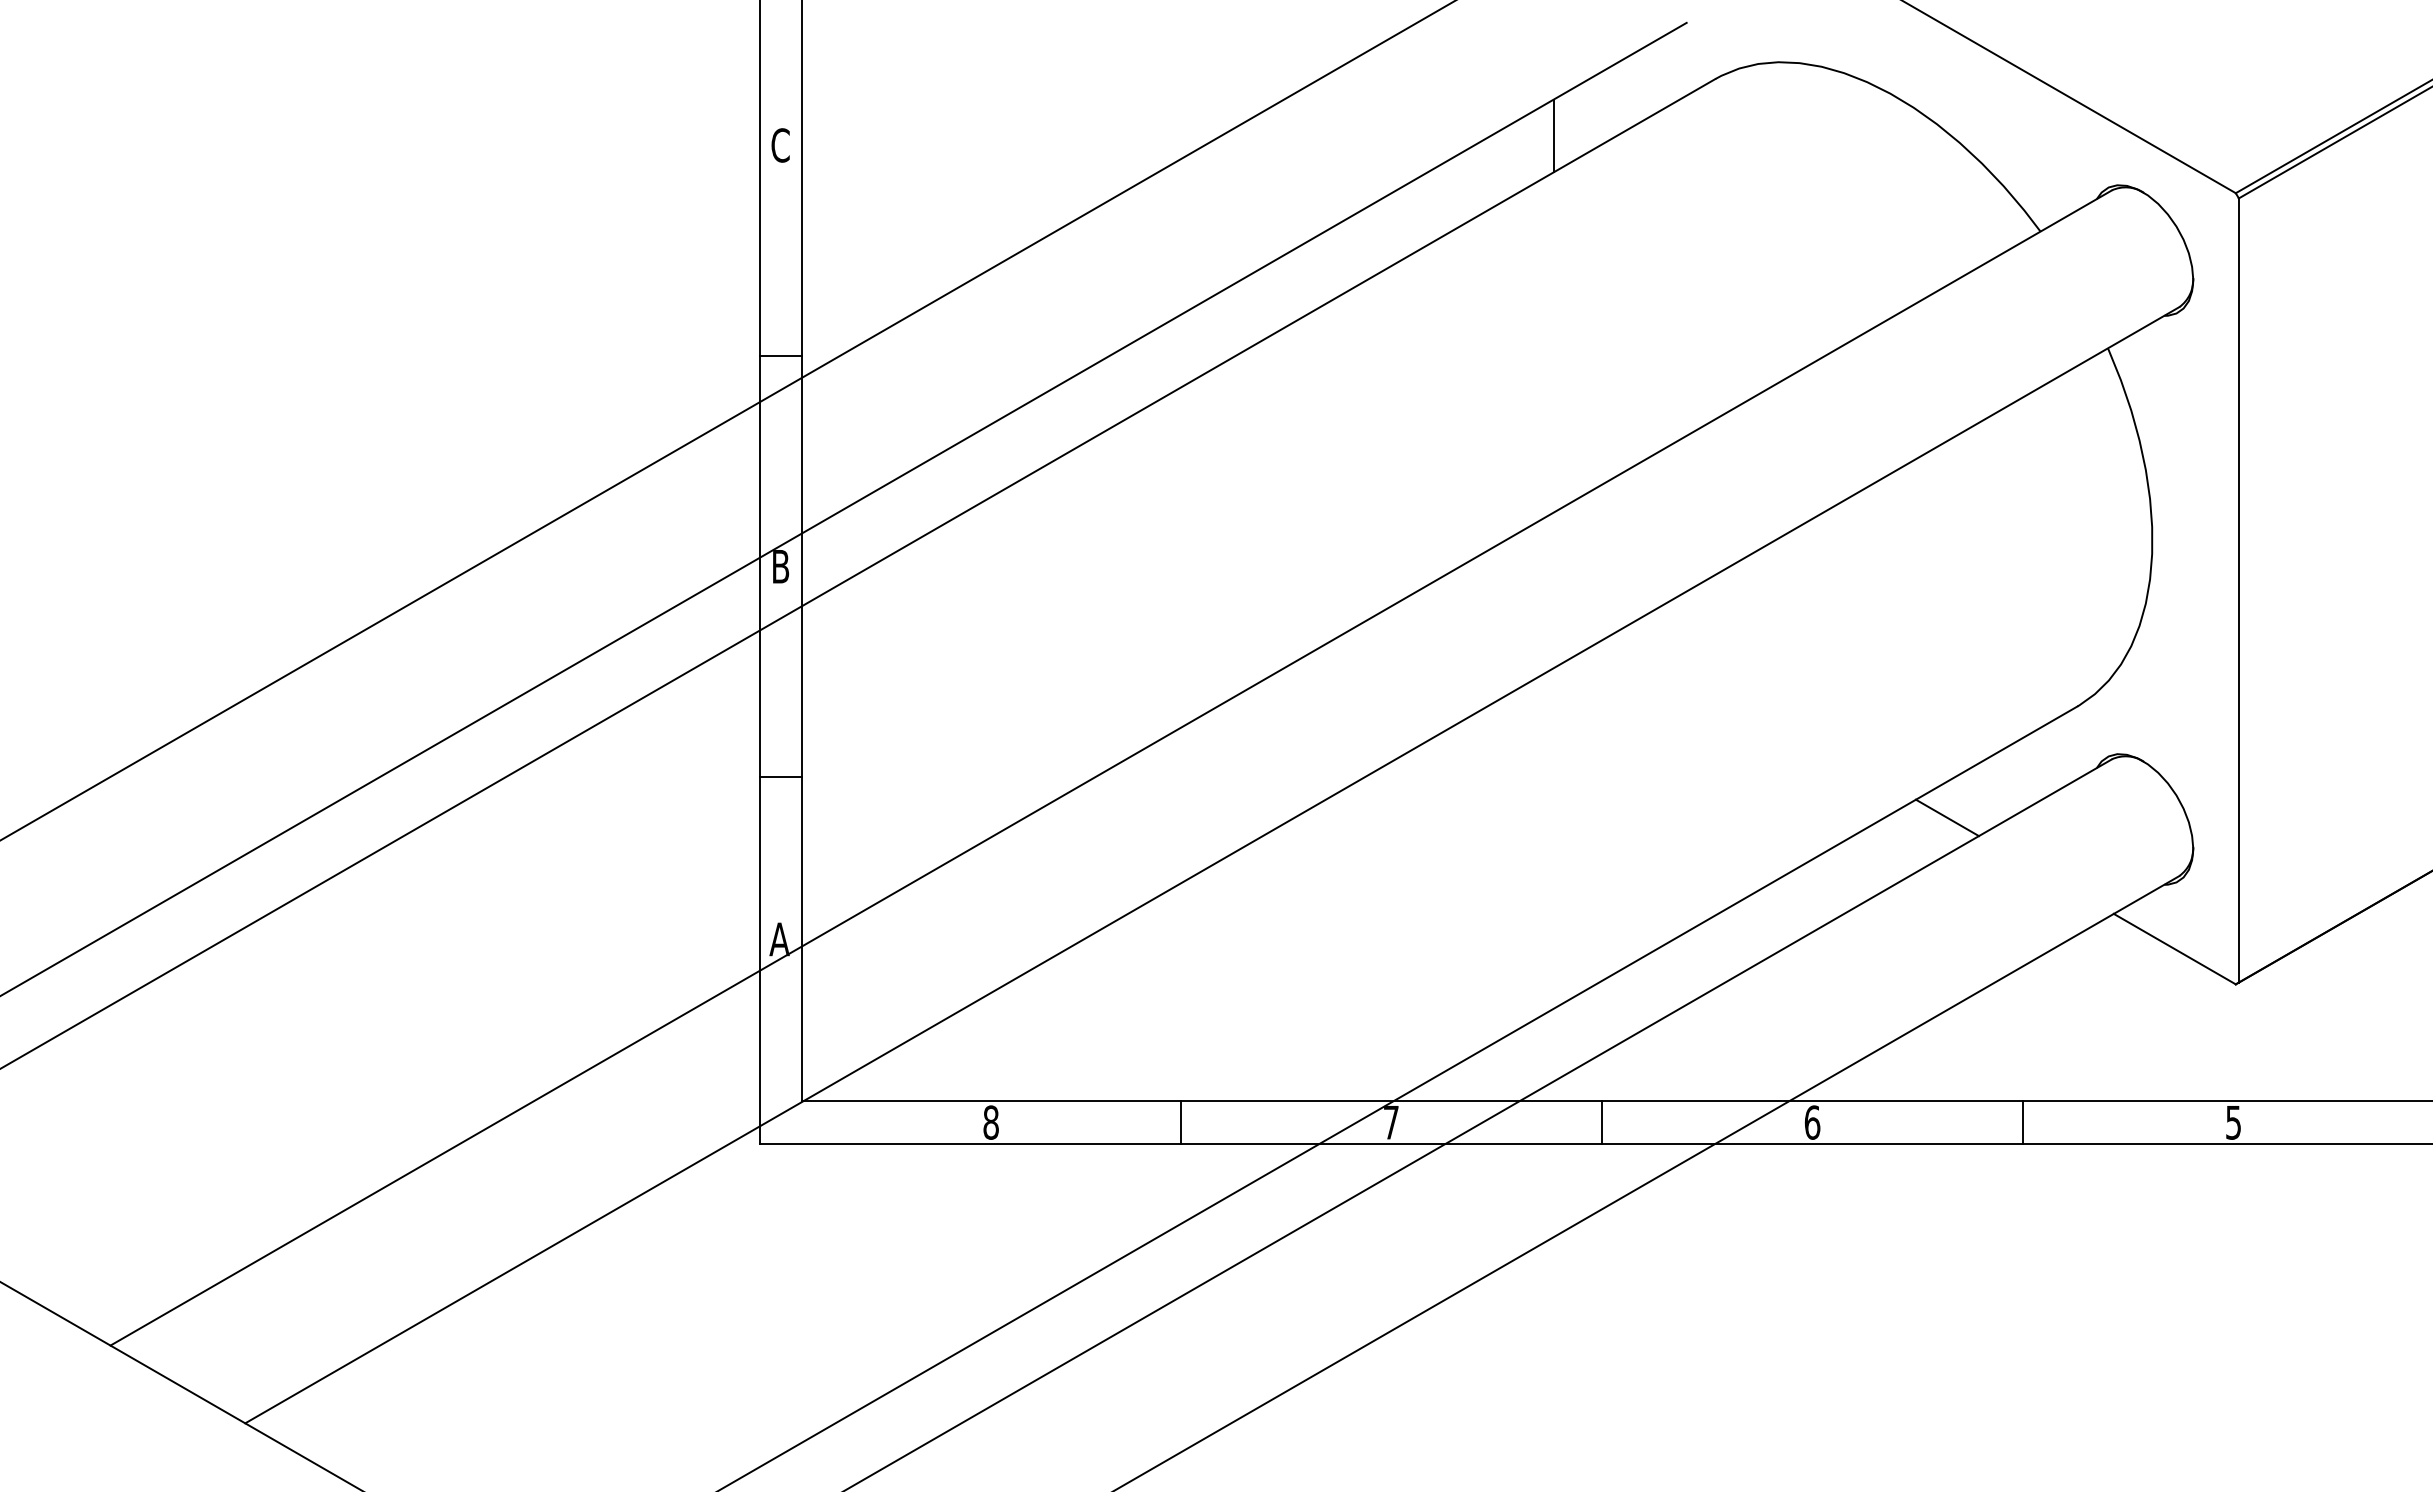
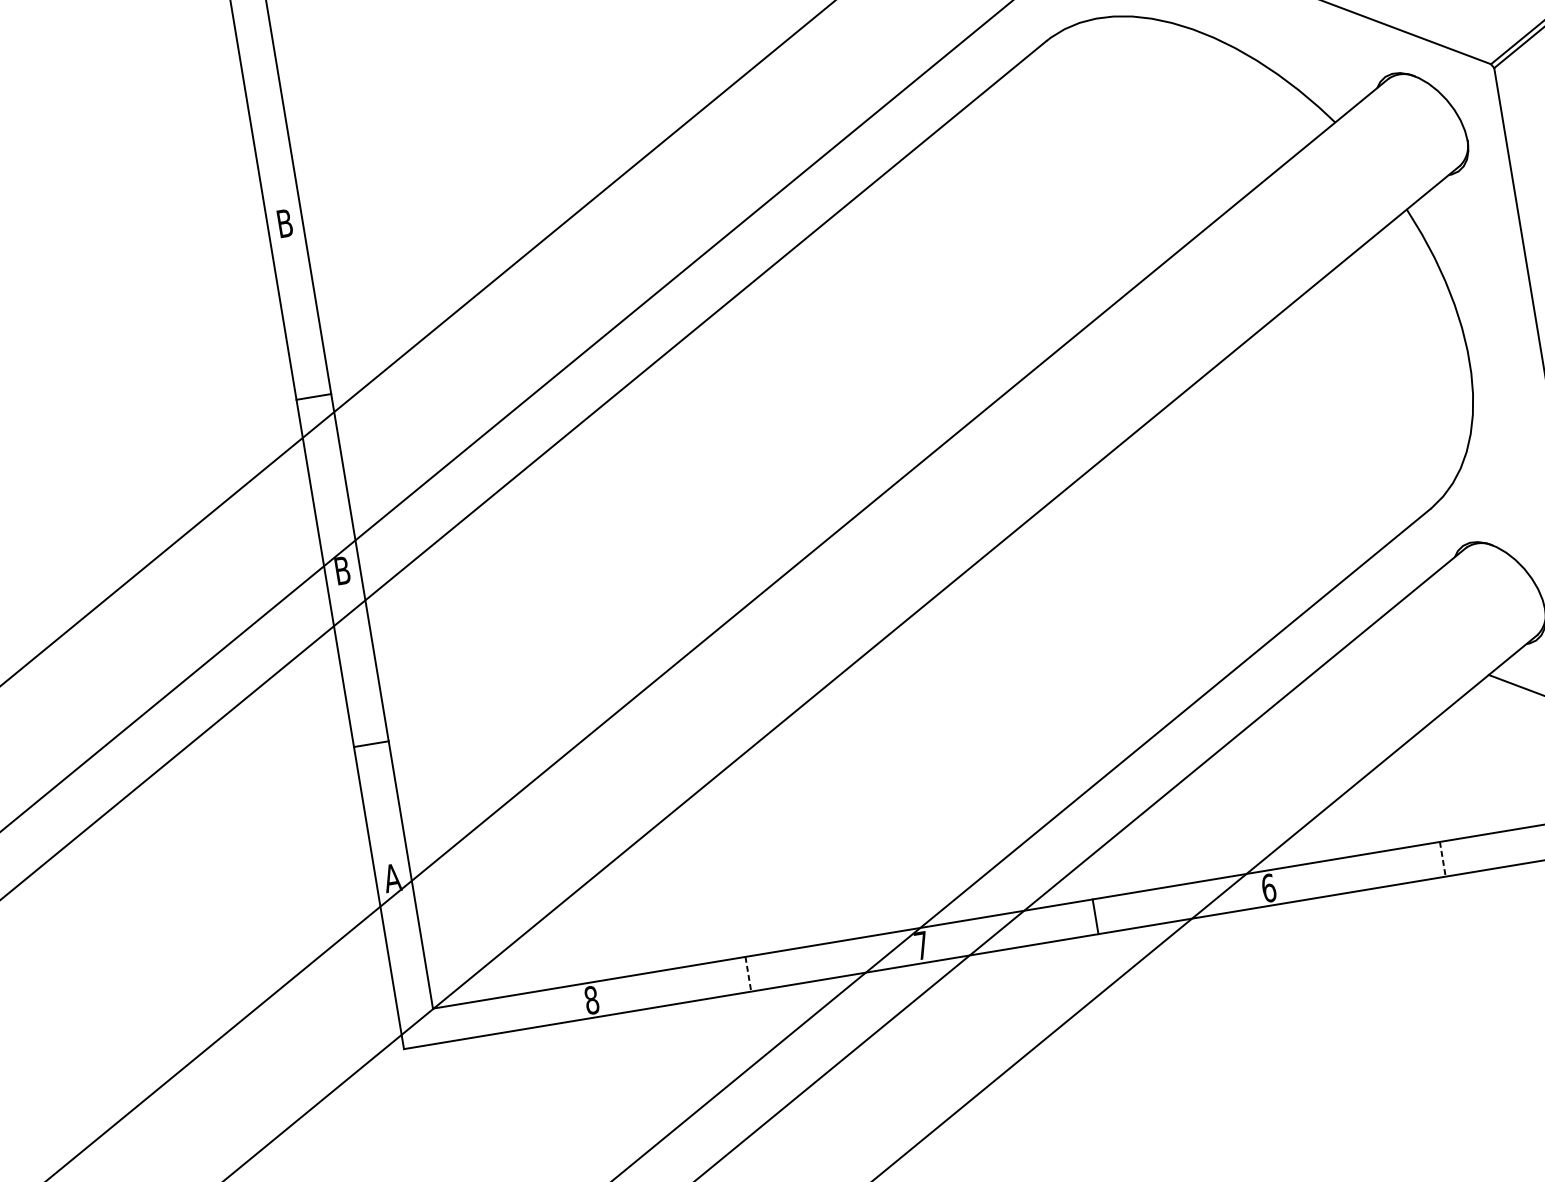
line: (1553, 135) -> (920, 109), removed
text: (780, 145) -> (284, 223), C -> B
line: (1946, 817) -> (1337, 618), removed
line: (1181, 1123) -> (748, 975), solid -> dashed
line: (2023, 1123) -> (1442, 860), solid -> dashed

